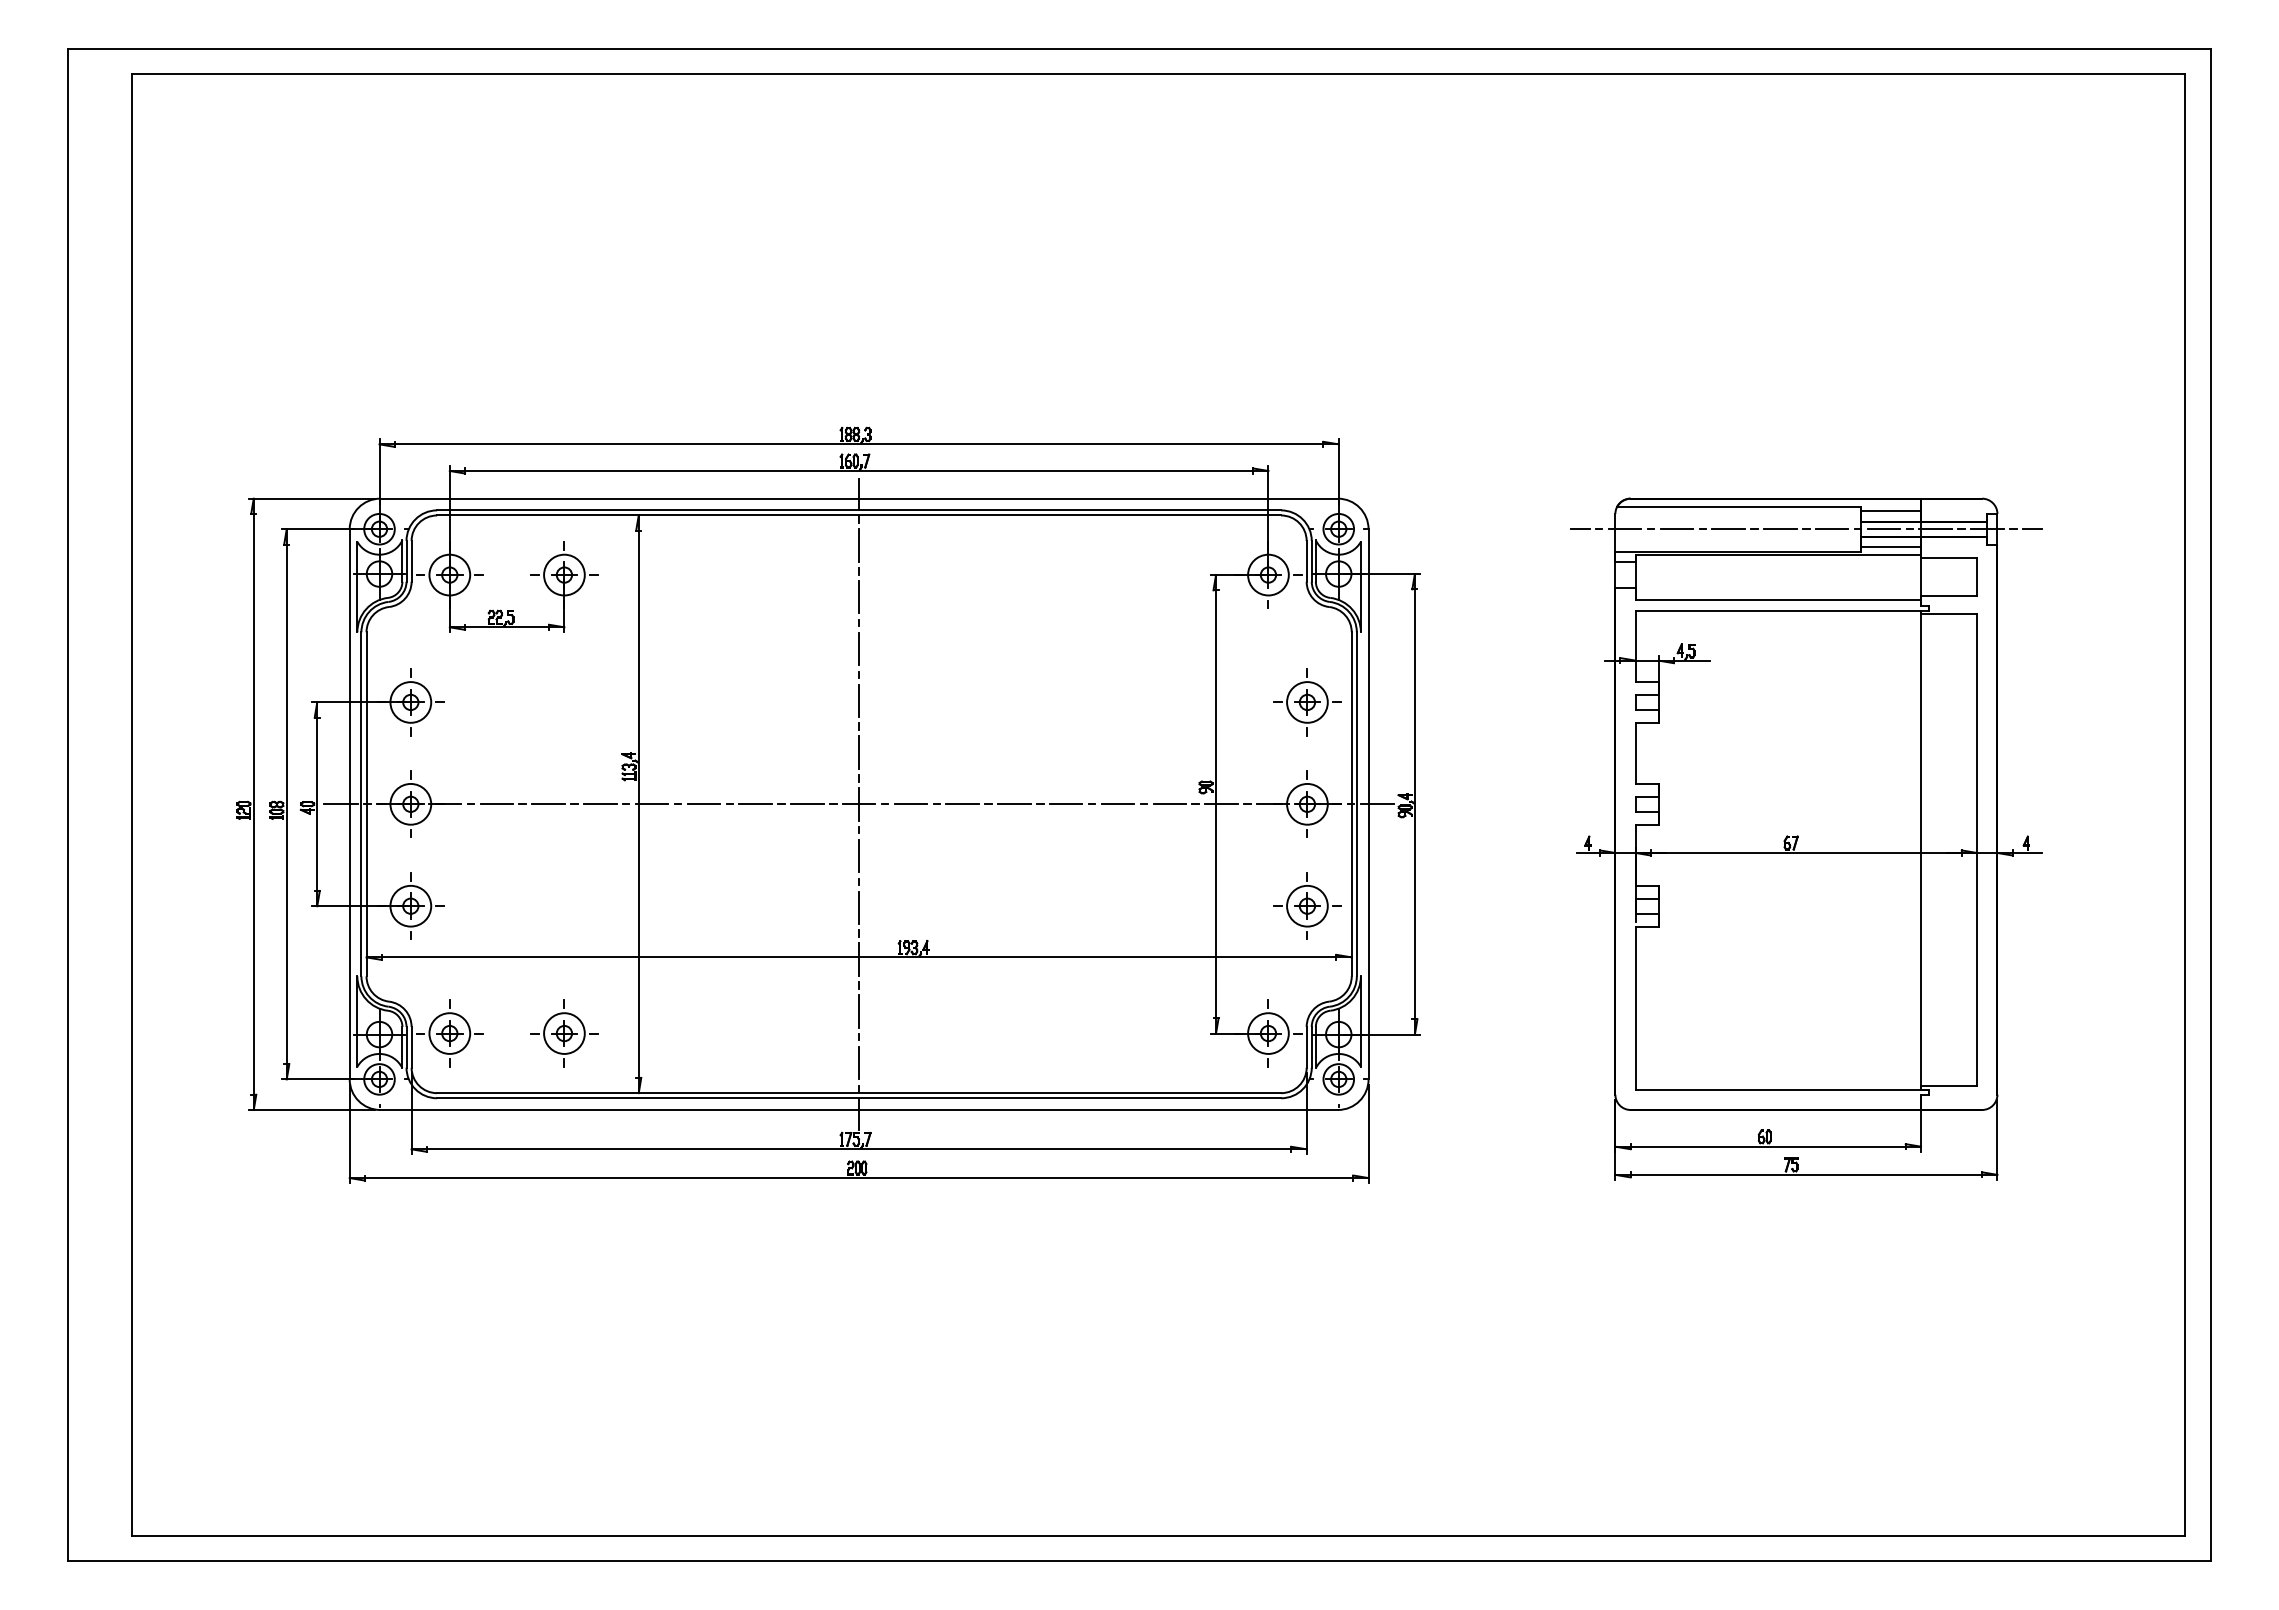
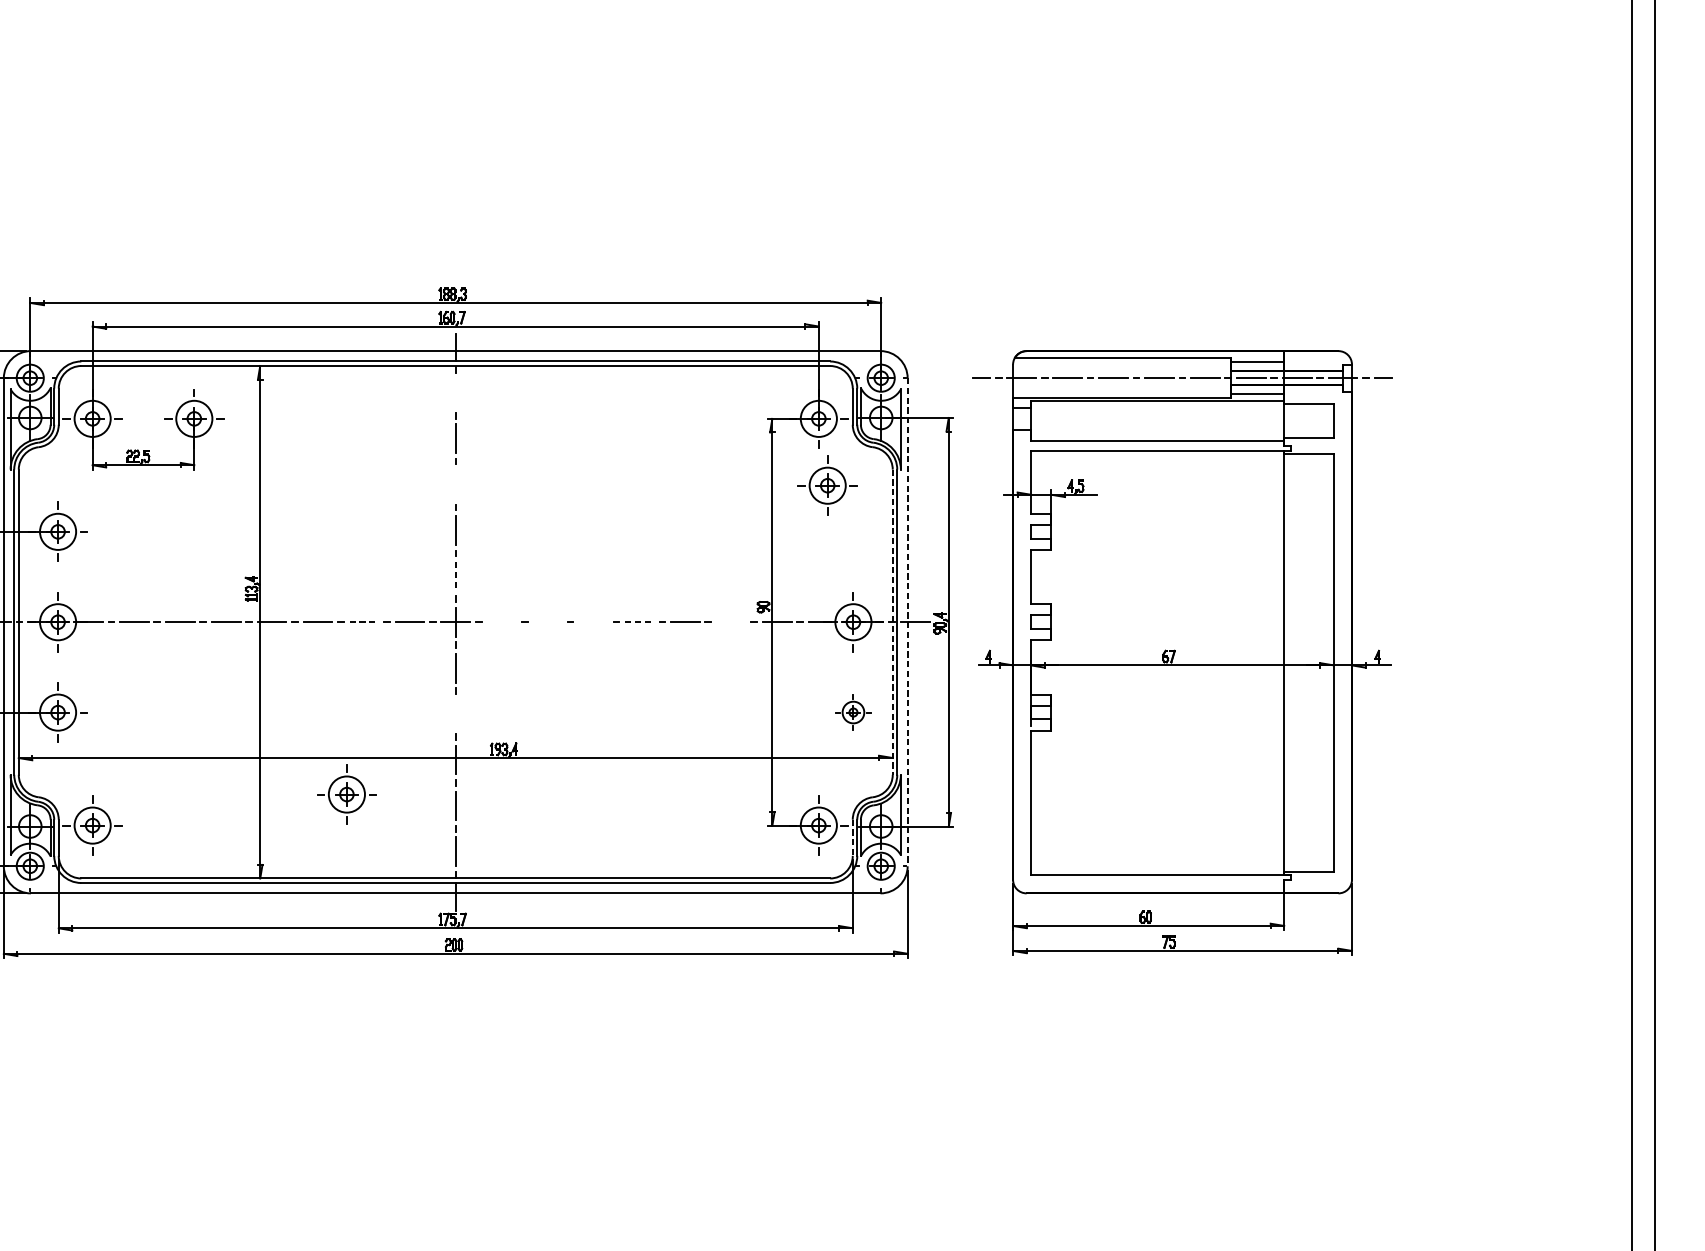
line: (859, 545) -> (456, 392), removed
line: (859, 648) -> (456, 484), removed
part: (1307, 702) -> (827, 485), moved
line: (859, 753) -> (456, 577), solid -> dashed
line: (756, 804) -> (364, 622), solid -> dashed
line: (910, 804) -> (501, 622), removed
line: (962, 804) -> (547, 622), removed
line: (1014, 804) -> (593, 622), removed
line: (1066, 804) -> (639, 622), solid -> dashed
line: (1169, 804) -> (731, 622), removed
line: (1351, 804) -> (892, 622), solid -> dashed
line: (1368, 804) -> (907, 622), solid -> dashed
part: (1806, 838) -> (1182, 652), moved
part: (1307, 905) -> (853, 711), size x0.6
line: (859, 907) -> (456, 713), removed
part: (564, 1033) -> (346, 794), moved
line: (1306, 1047) -> (852, 837), solid -> dashed

